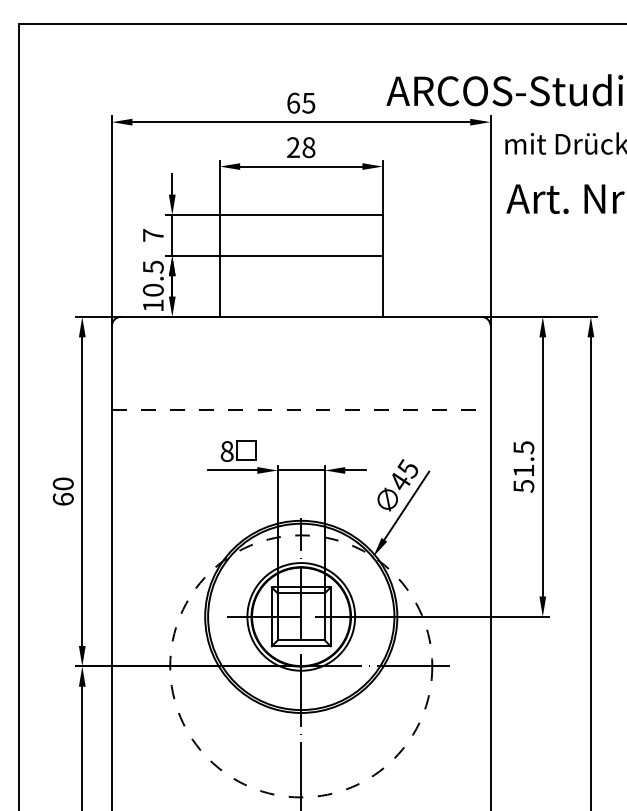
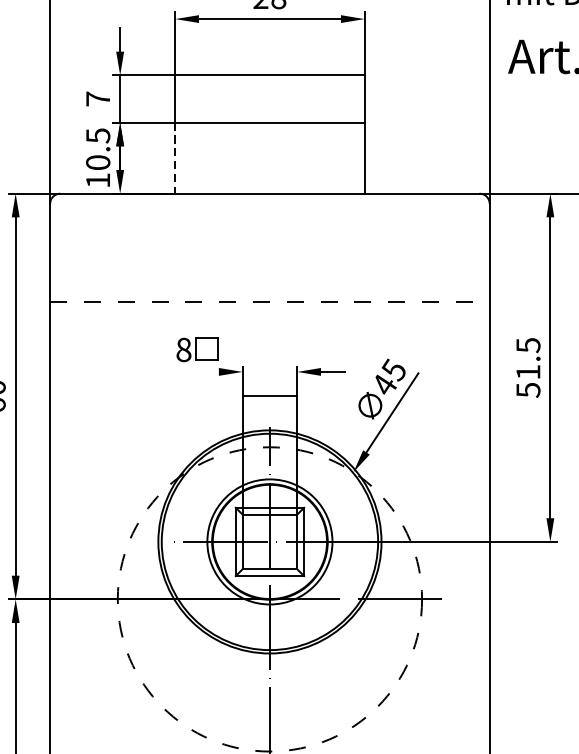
line: (219, 286) -> (174, 158), solid -> dashed
line: (232, 470) -> (190, 371), removed
line: (300, 470) -> (269, 396), moved

